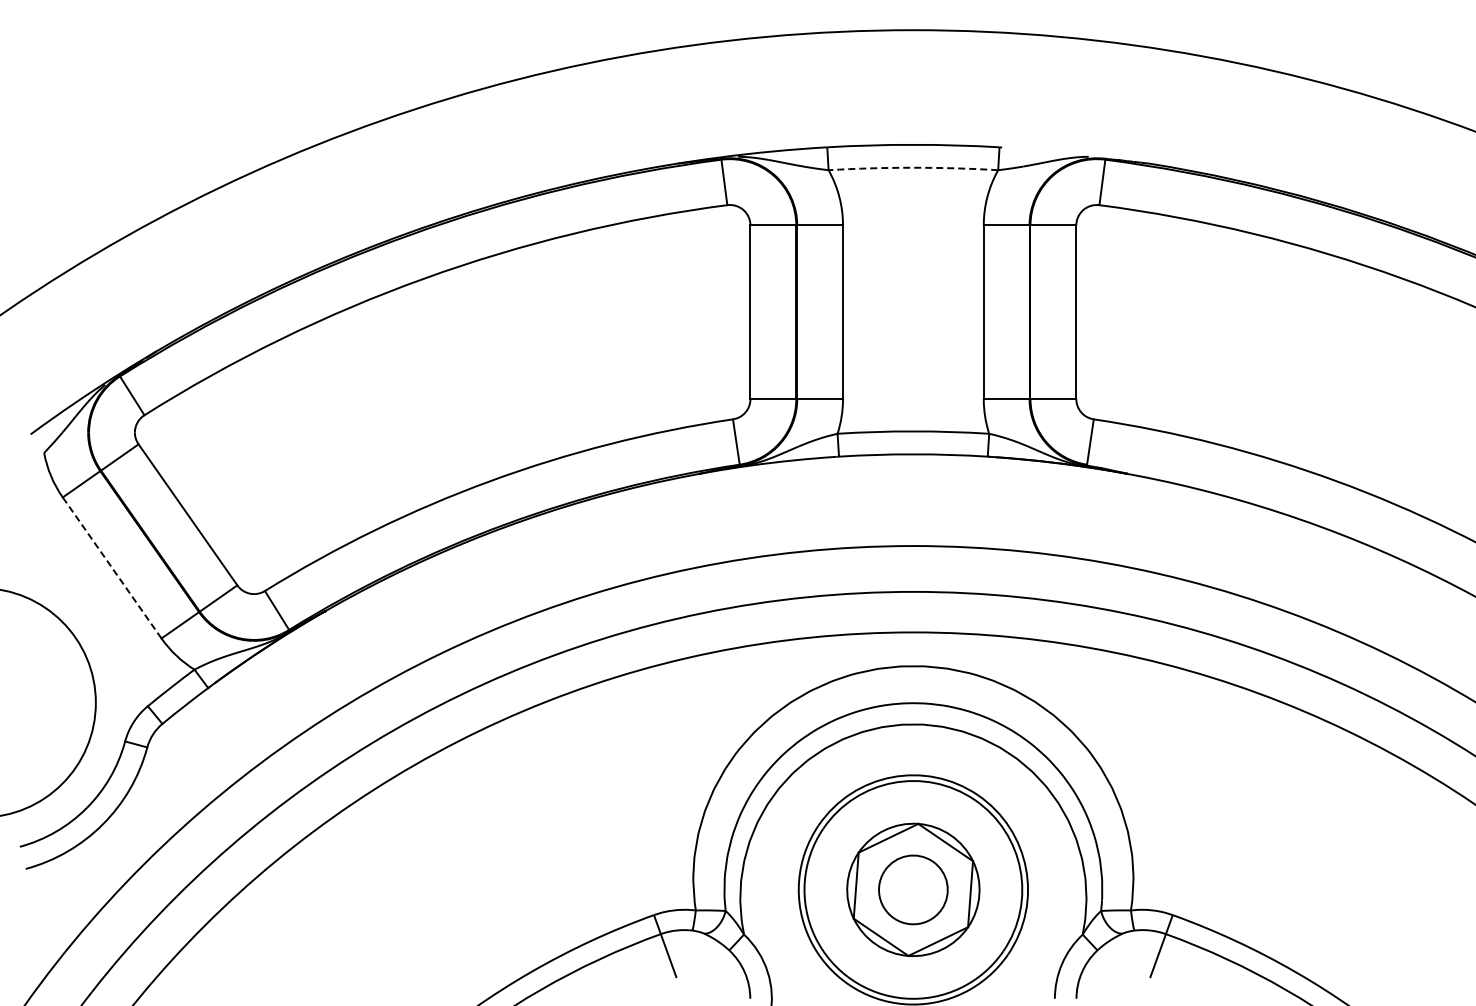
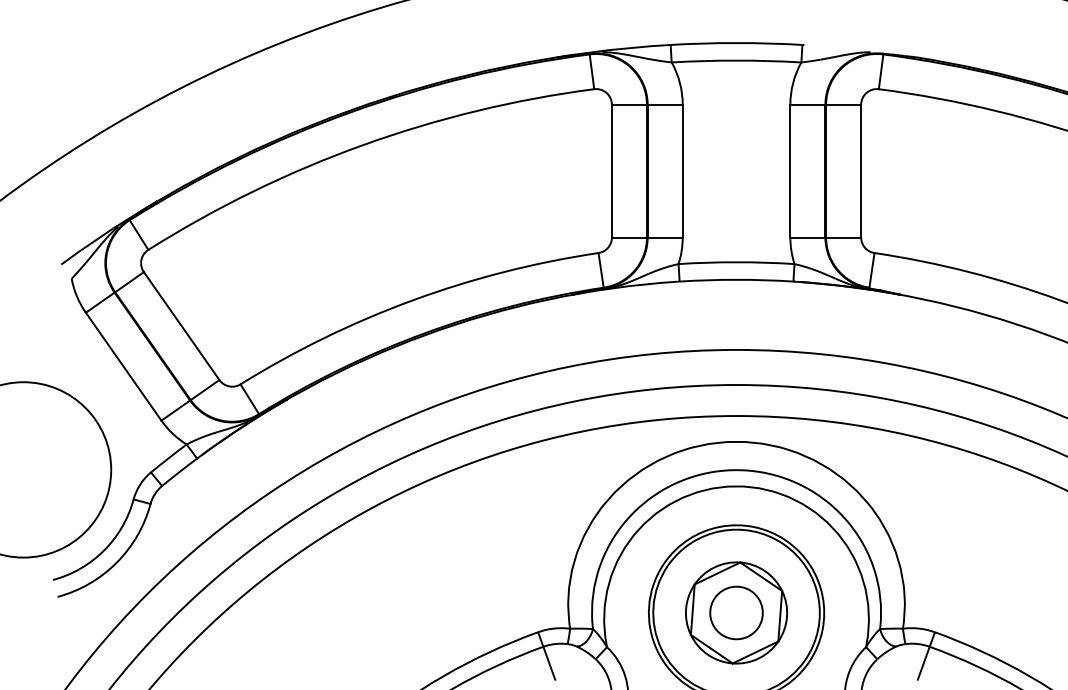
arc: (913, 167) -> (736, 60), dashed -> solid
line: (111, 567) -> (123, 366), dashed -> solid

